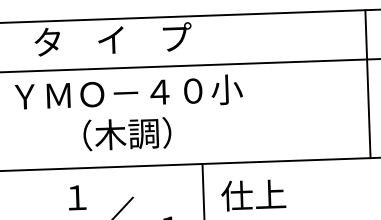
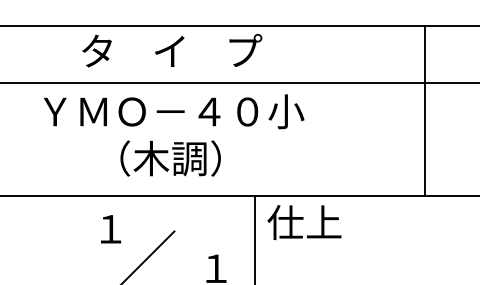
text: (113, 39) -> (172, 50), moved
line: (367, 83) -> (424, 110), moved
text: (253, 195) -> (304, 222), moved

